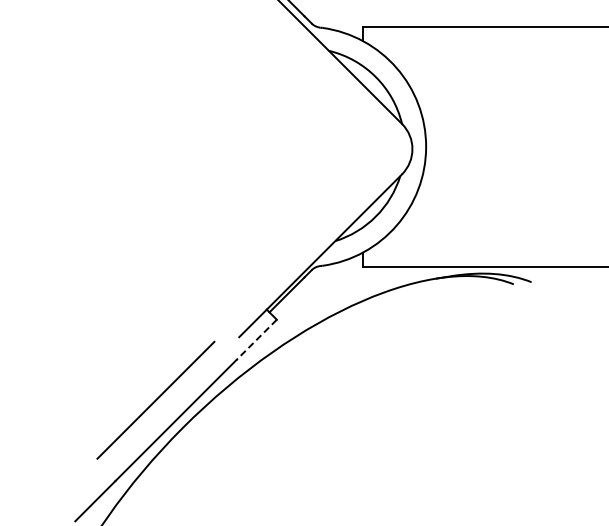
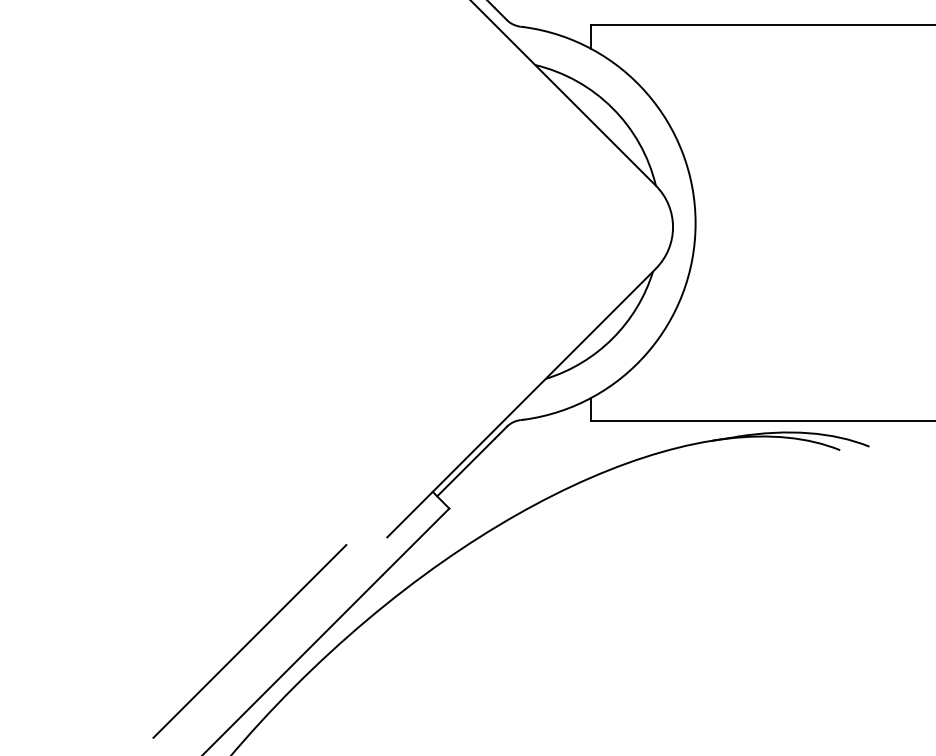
line: (256, 340) -> (415, 542), dashed -> solid

